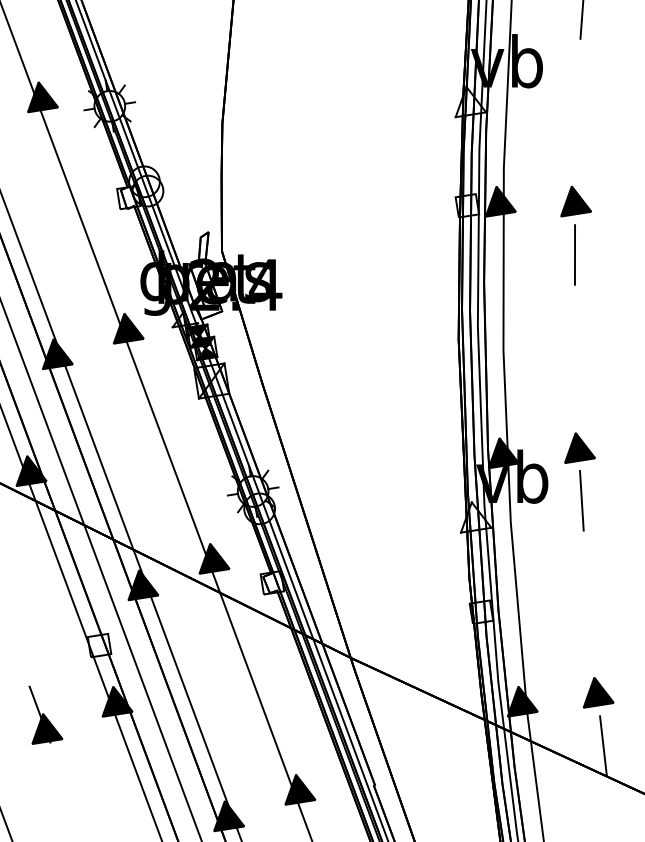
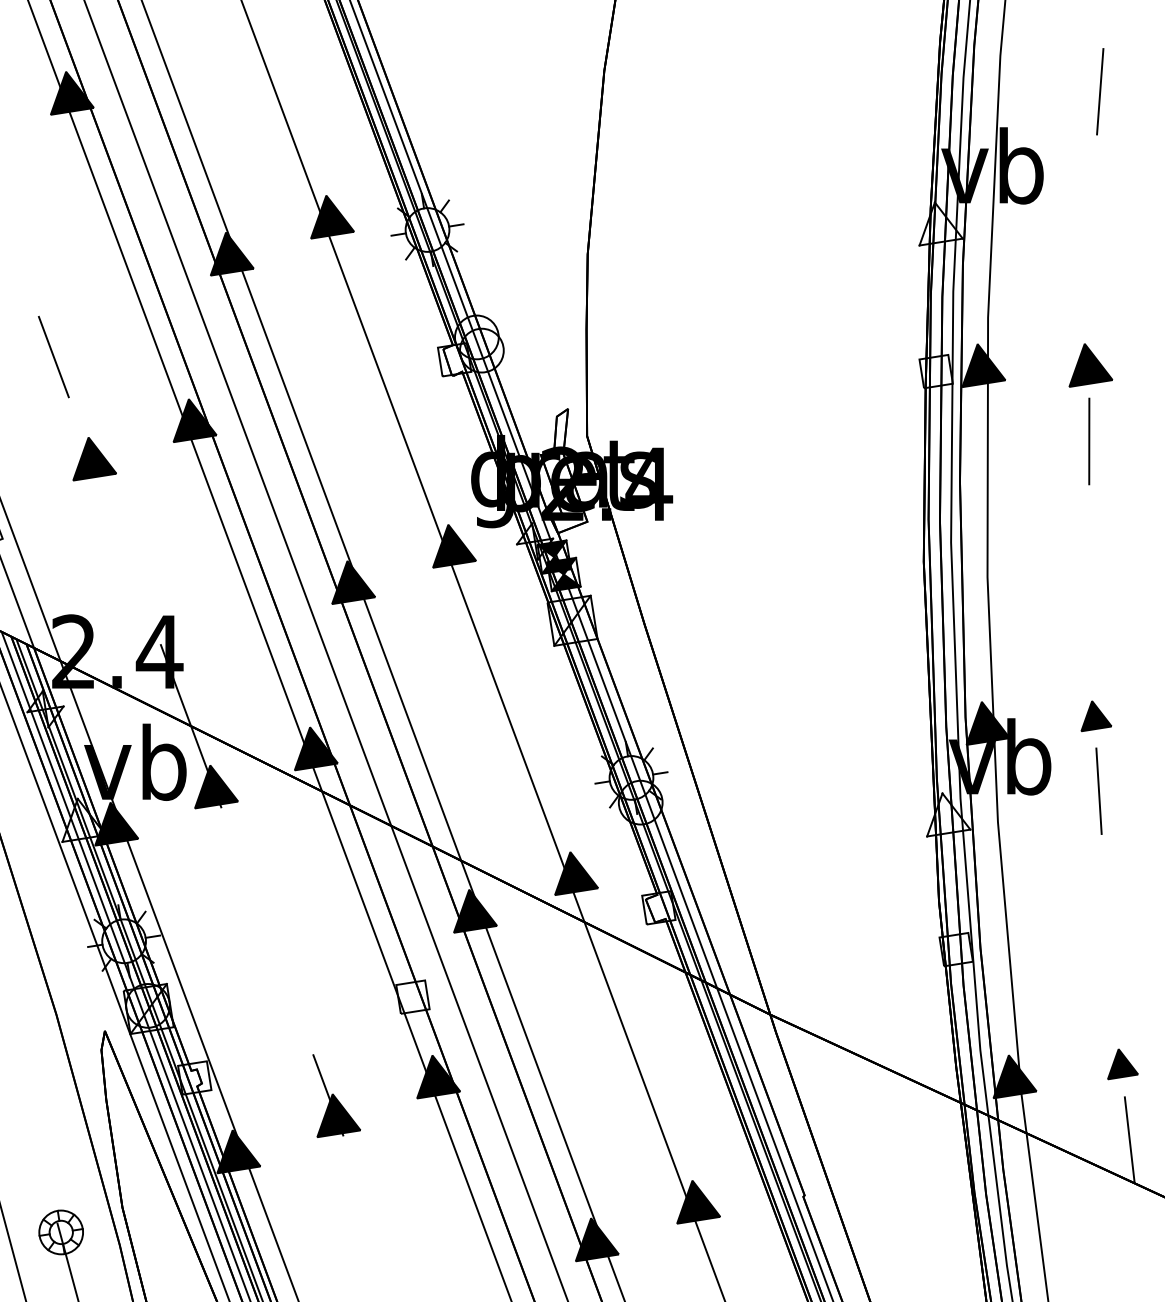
part: (580, 448) -> (1096, 716), size x0.7
part: (598, 692) -> (1122, 1064), size x0.7

